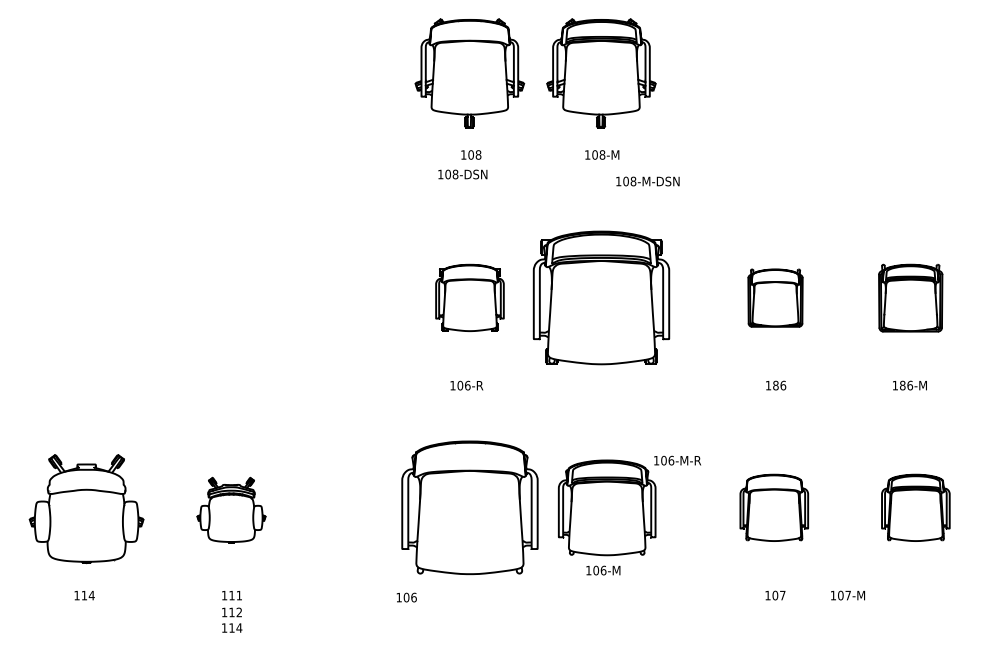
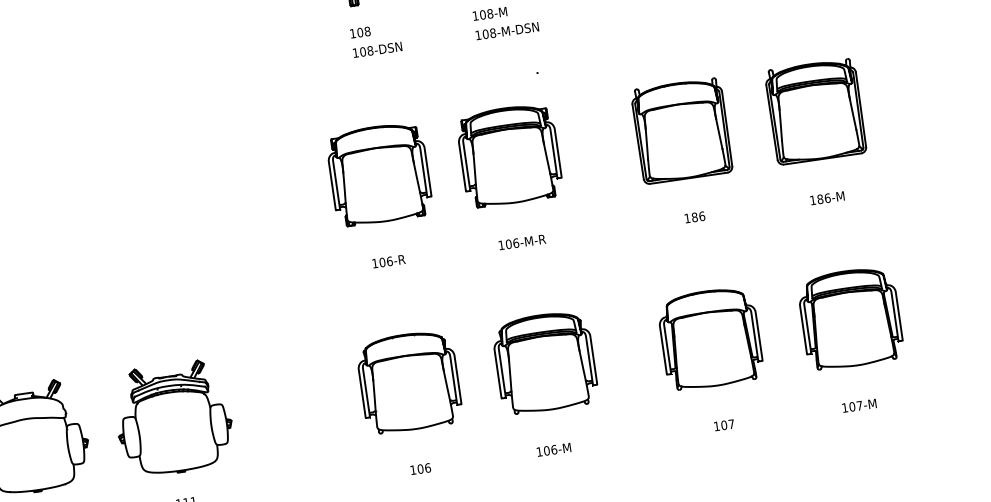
text: (462, 174) -> (377, 49), moved
text: (647, 181) -> (506, 31), moved
part: (469, 297) -> (378, 173), size x1.43
part: (601, 297) -> (509, 155), size x0.71
part: (775, 297) -> (681, 130), size x1.67
part: (910, 297) -> (815, 111), size x1.43
text: (677, 460) -> (522, 242), moved
part: (469, 507) -> (408, 381), size x0.71
part: (774, 507) -> (710, 338), size x1.43
part: (915, 507) -> (850, 318), size x1.43
part: (231, 510) -> (173, 418), size x1.67
text: (603, 570) -> (554, 449), moved
text: (847, 595) -> (858, 405), moved
text: (406, 597) -> (420, 469), moved

